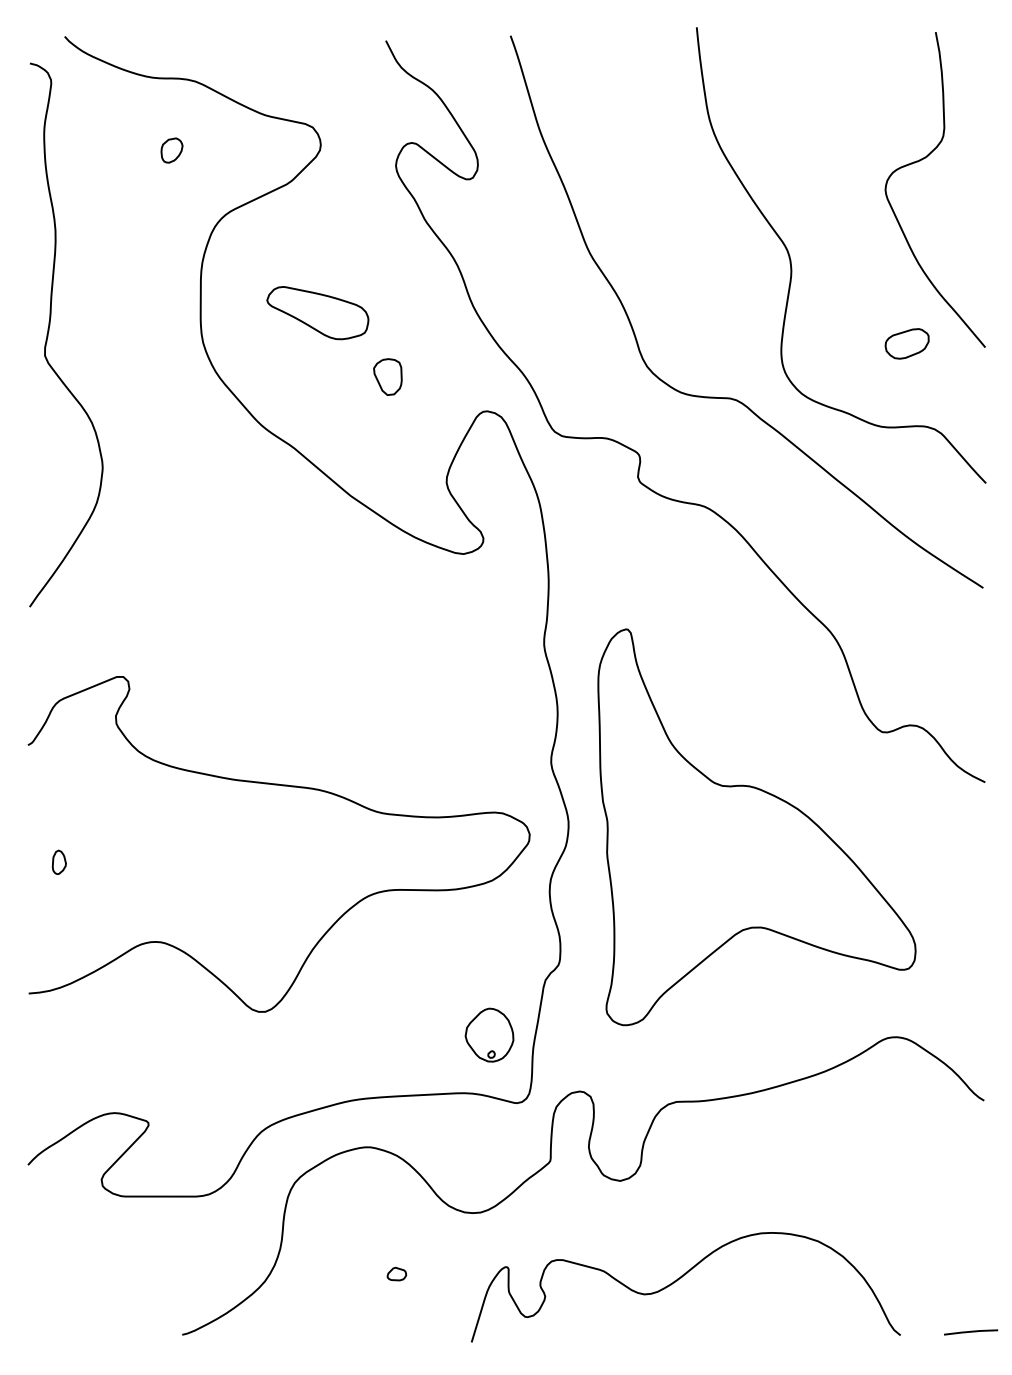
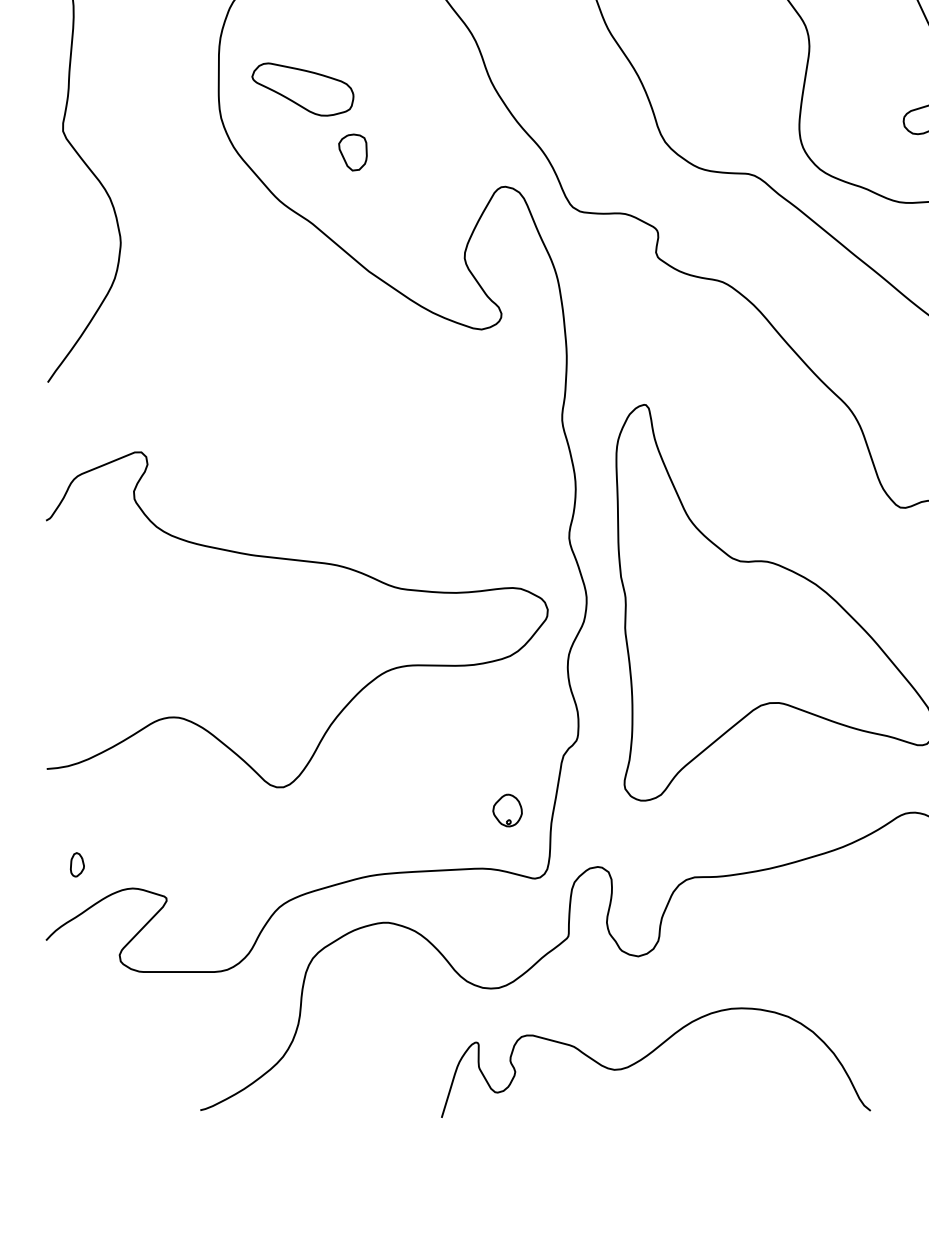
part: (317, 313) -> (302, 89), moved
part: (387, 376) -> (352, 151), moved
part: (58, 861) -> (76, 863), moved
part: (489, 1034) -> (507, 809), size x0.6
part: (396, 1273) -> (414, 1048), removed
curve: (681, 1278) -> (651, 1053), moved

